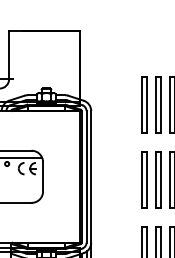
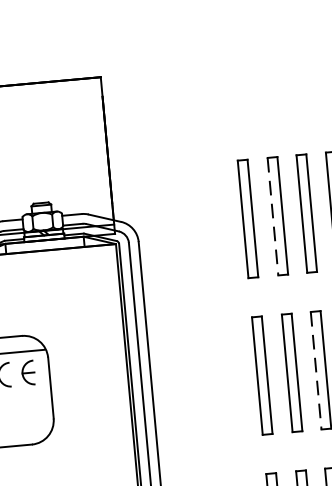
line: (156, 105) -> (273, 218), solid -> dashed
line: (170, 180) -> (316, 371), solid -> dashed

